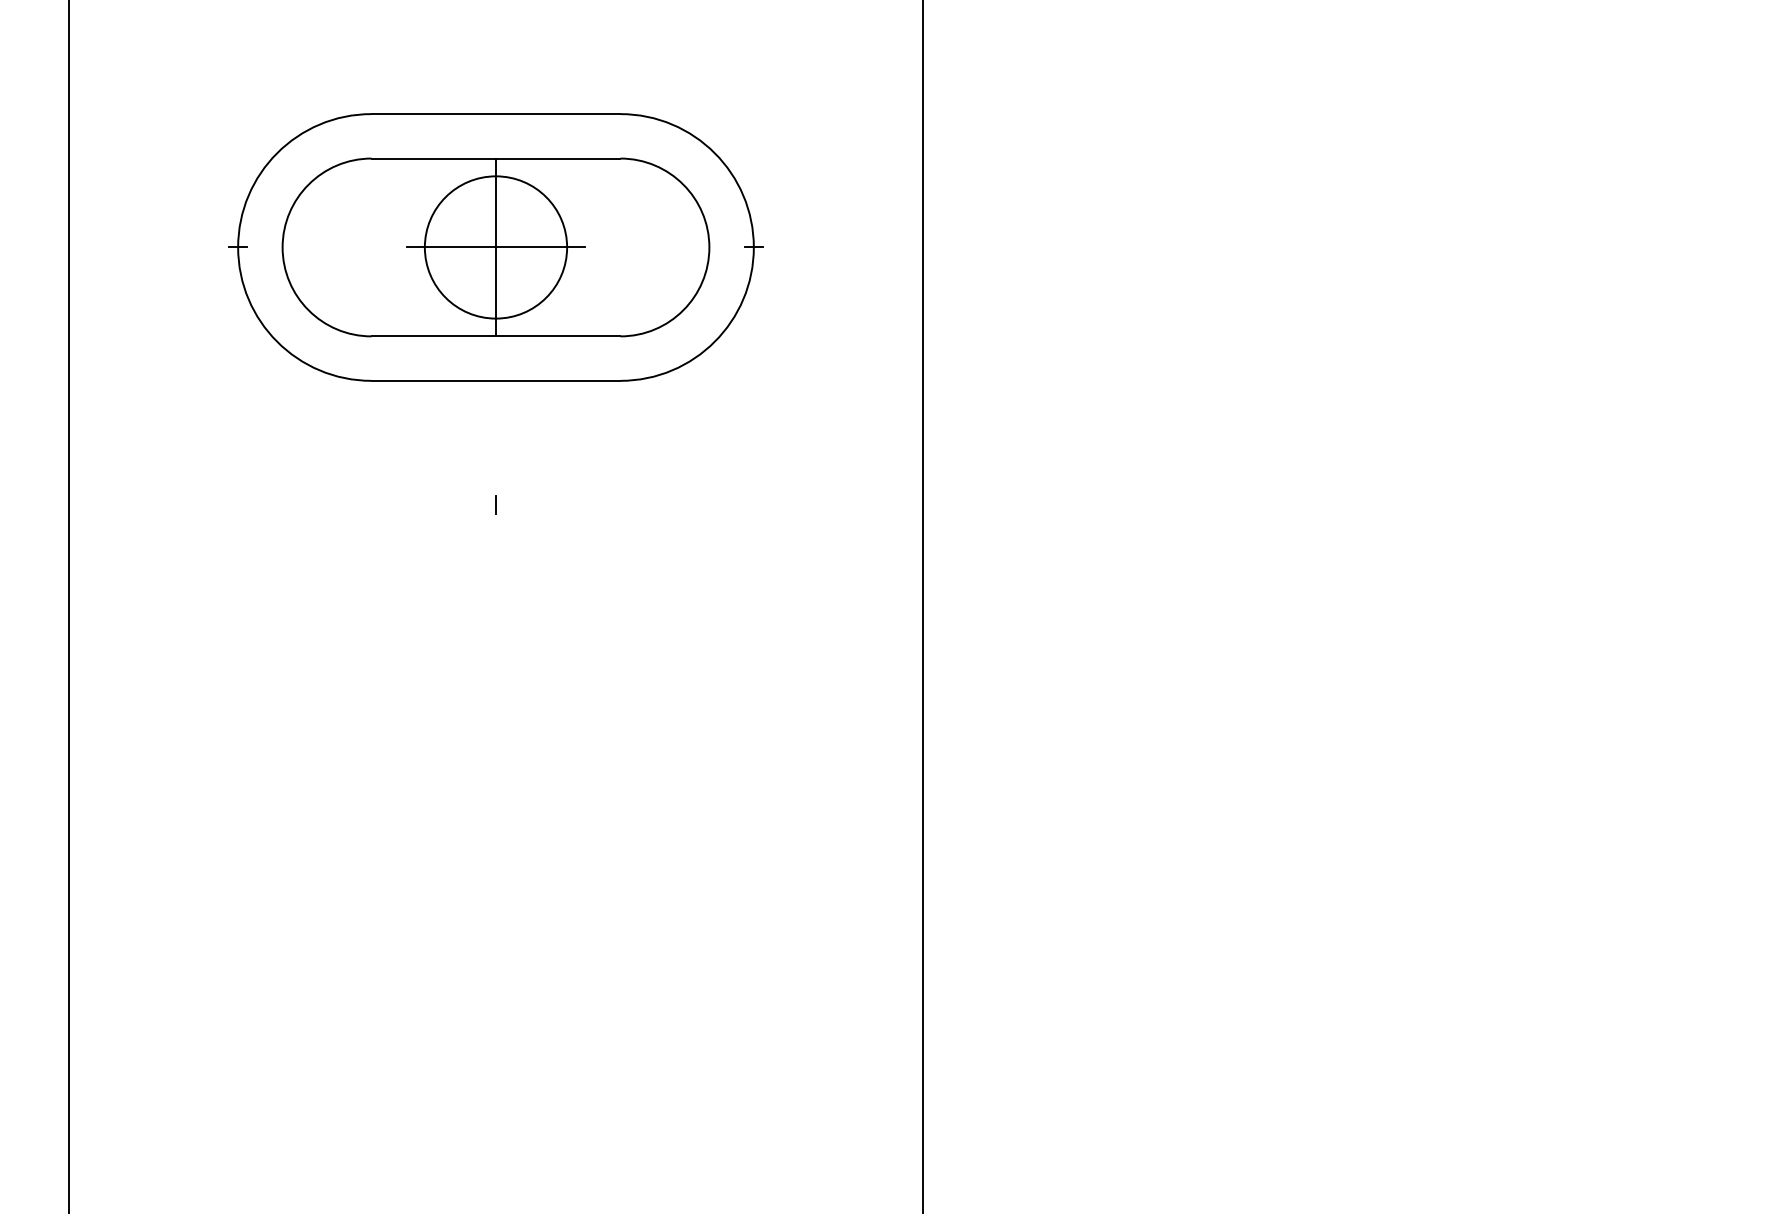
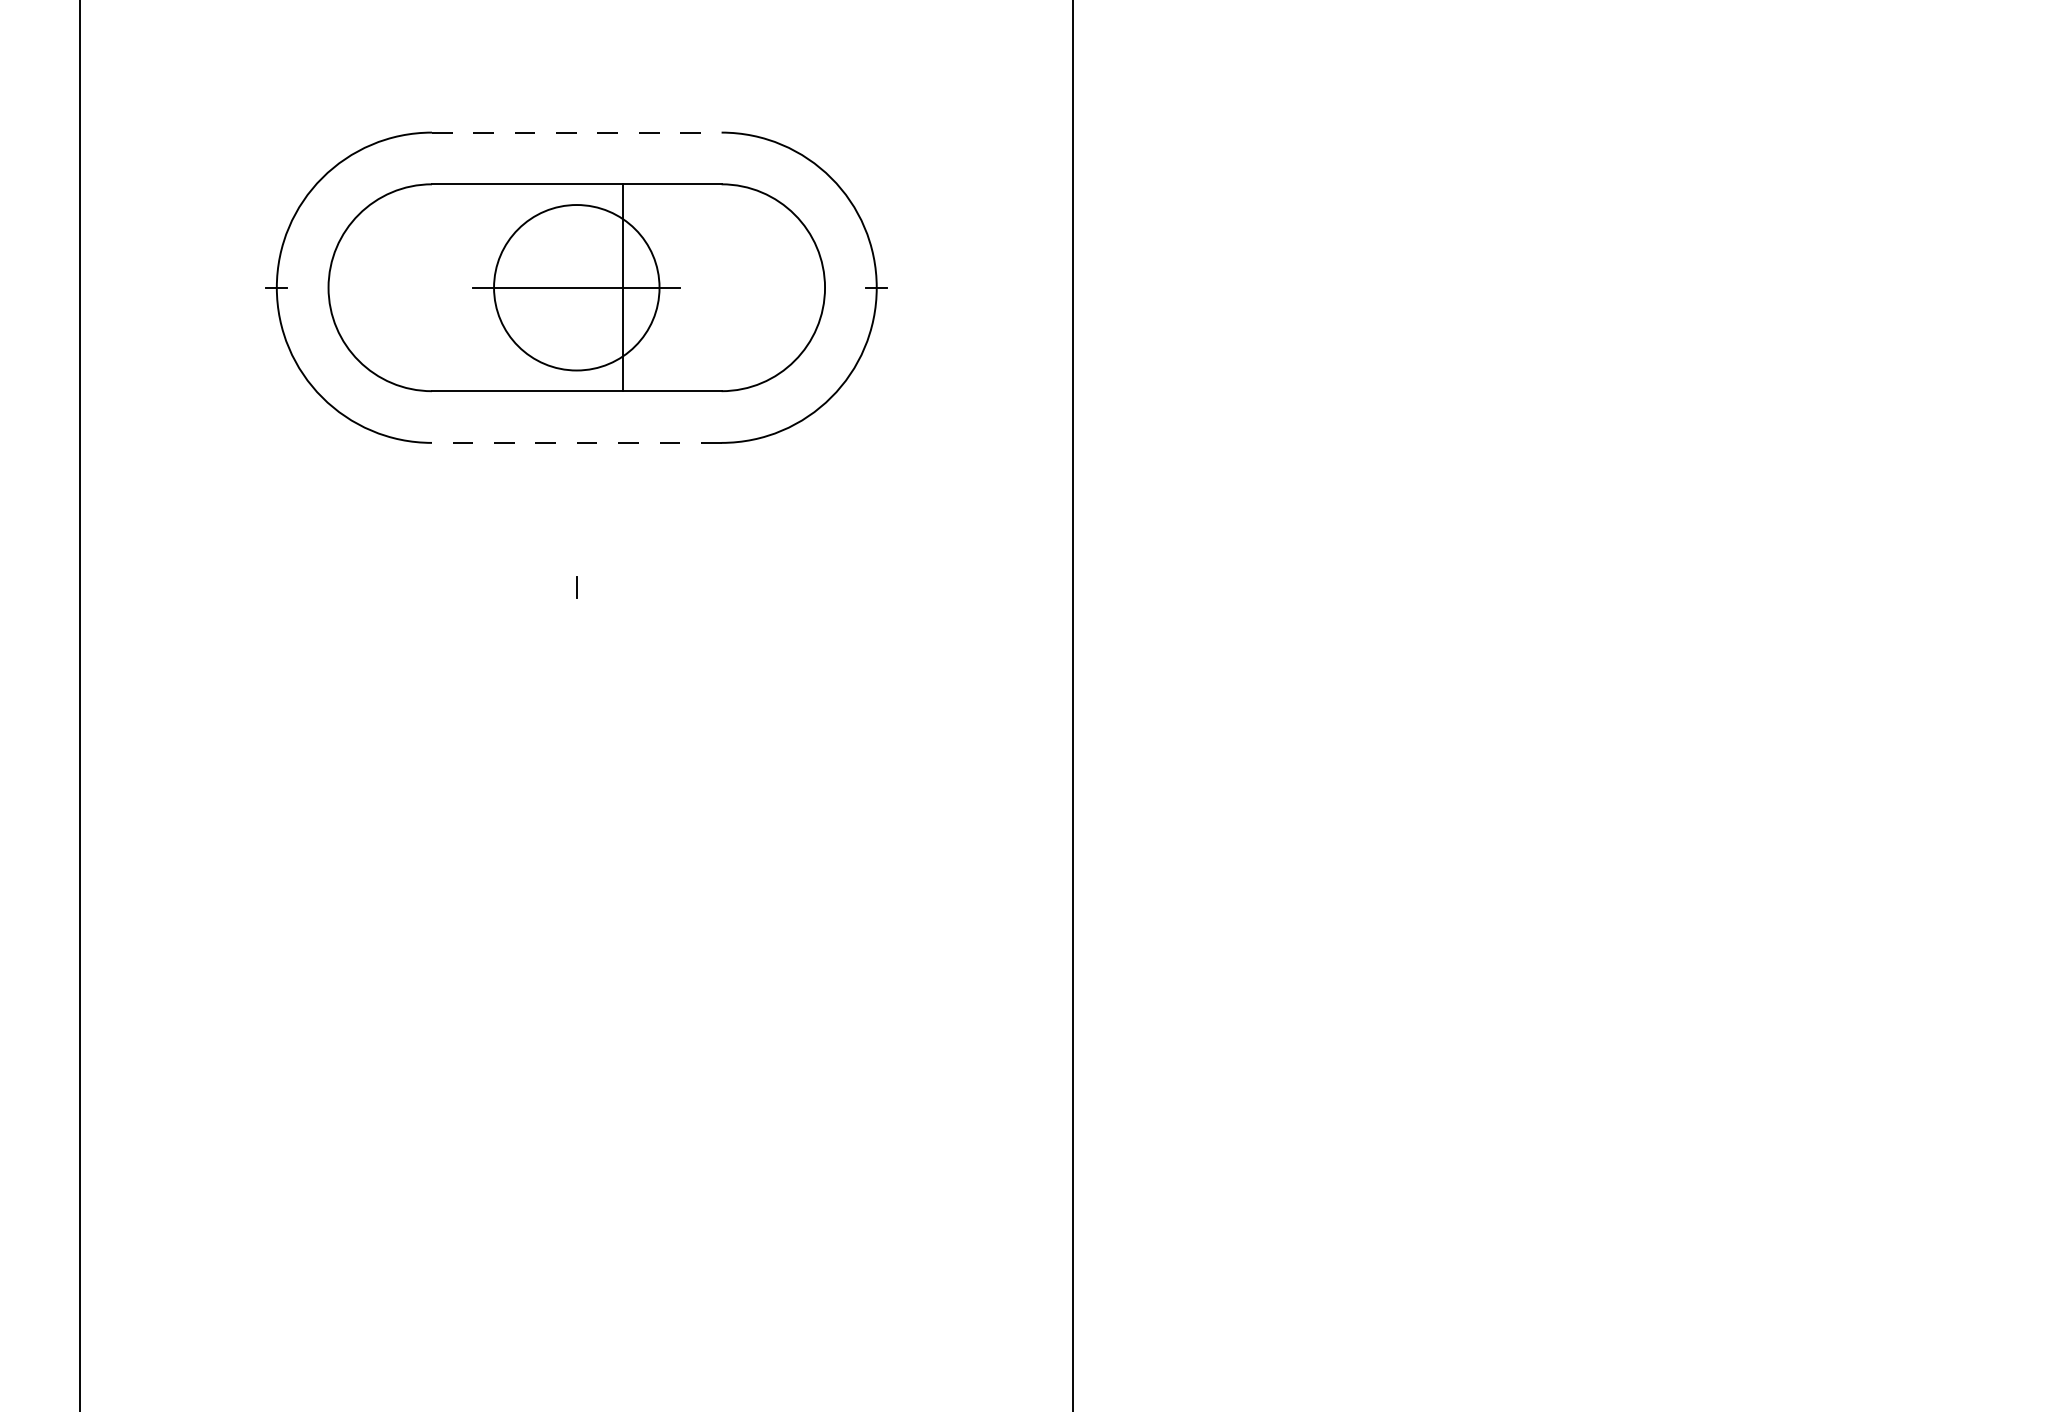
line: (495, 114) -> (576, 132), solid -> dashed
line: (495, 247) -> (622, 287), moved
line: (495, 380) -> (576, 442), solid -> dashed

